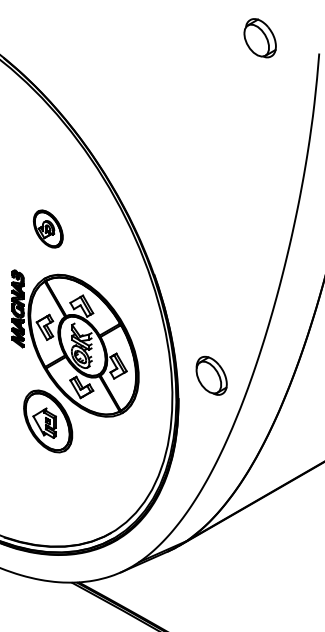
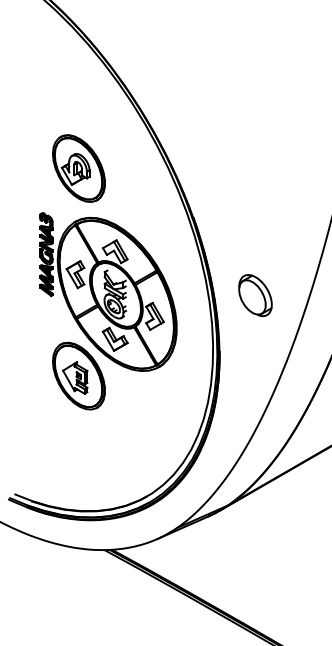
part: (48, 228) -> (79, 167), size x1.67
part: (211, 375) -> (255, 295), moved

